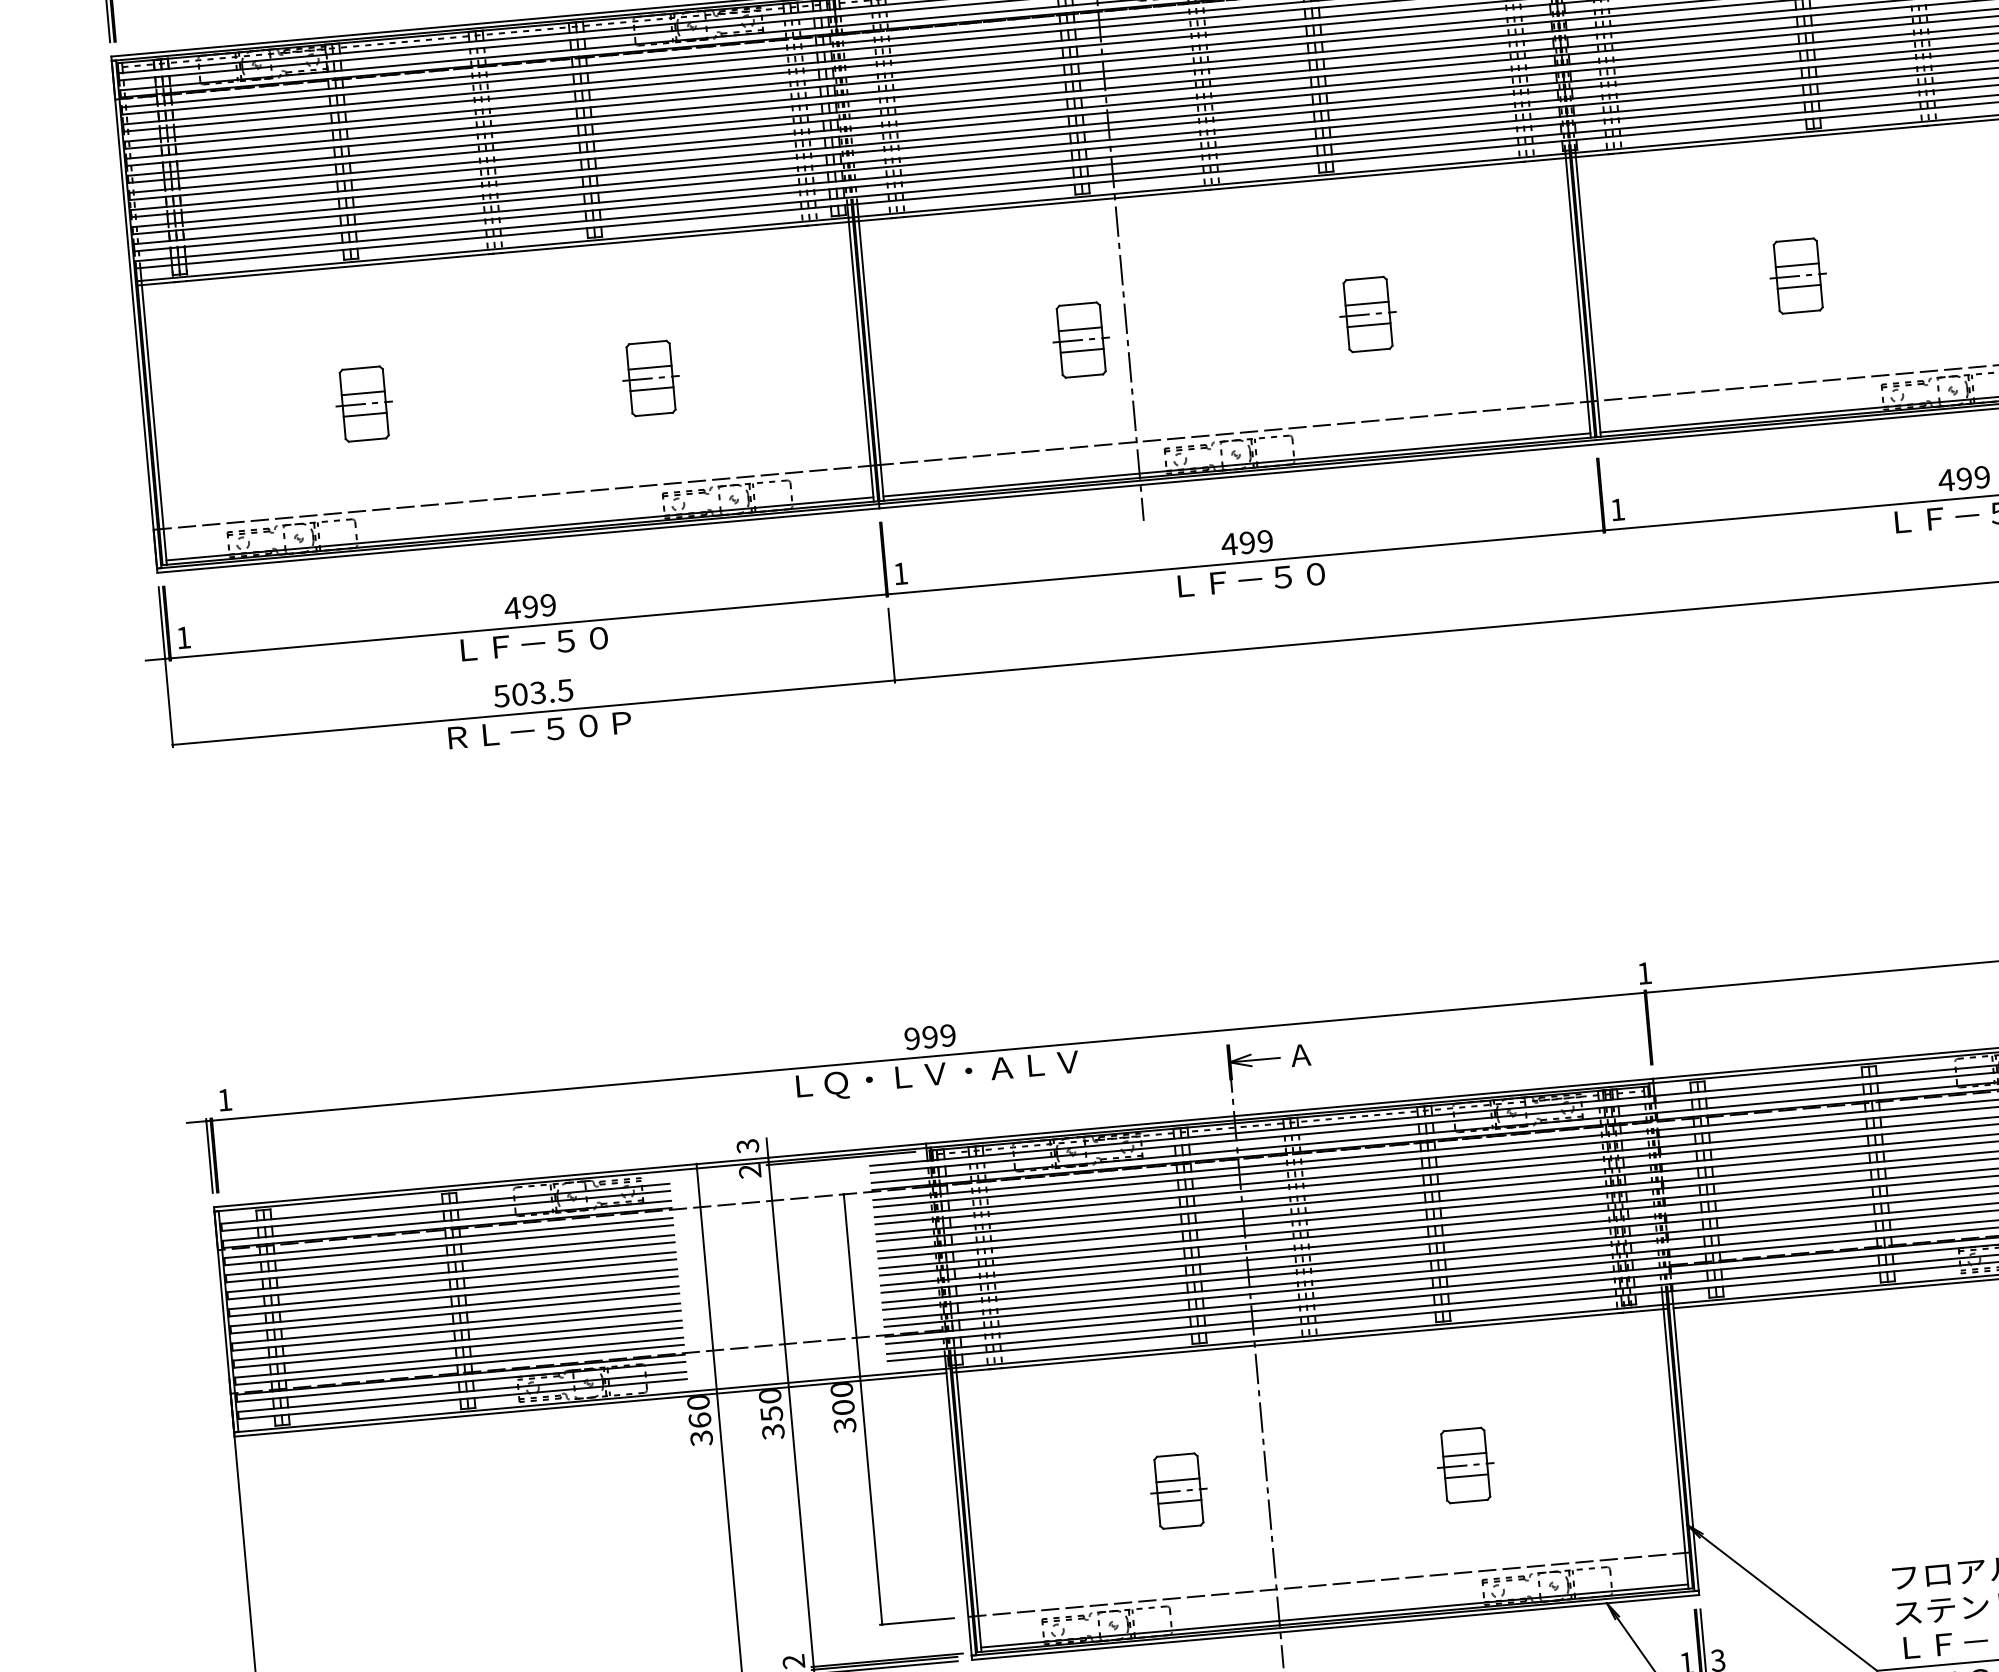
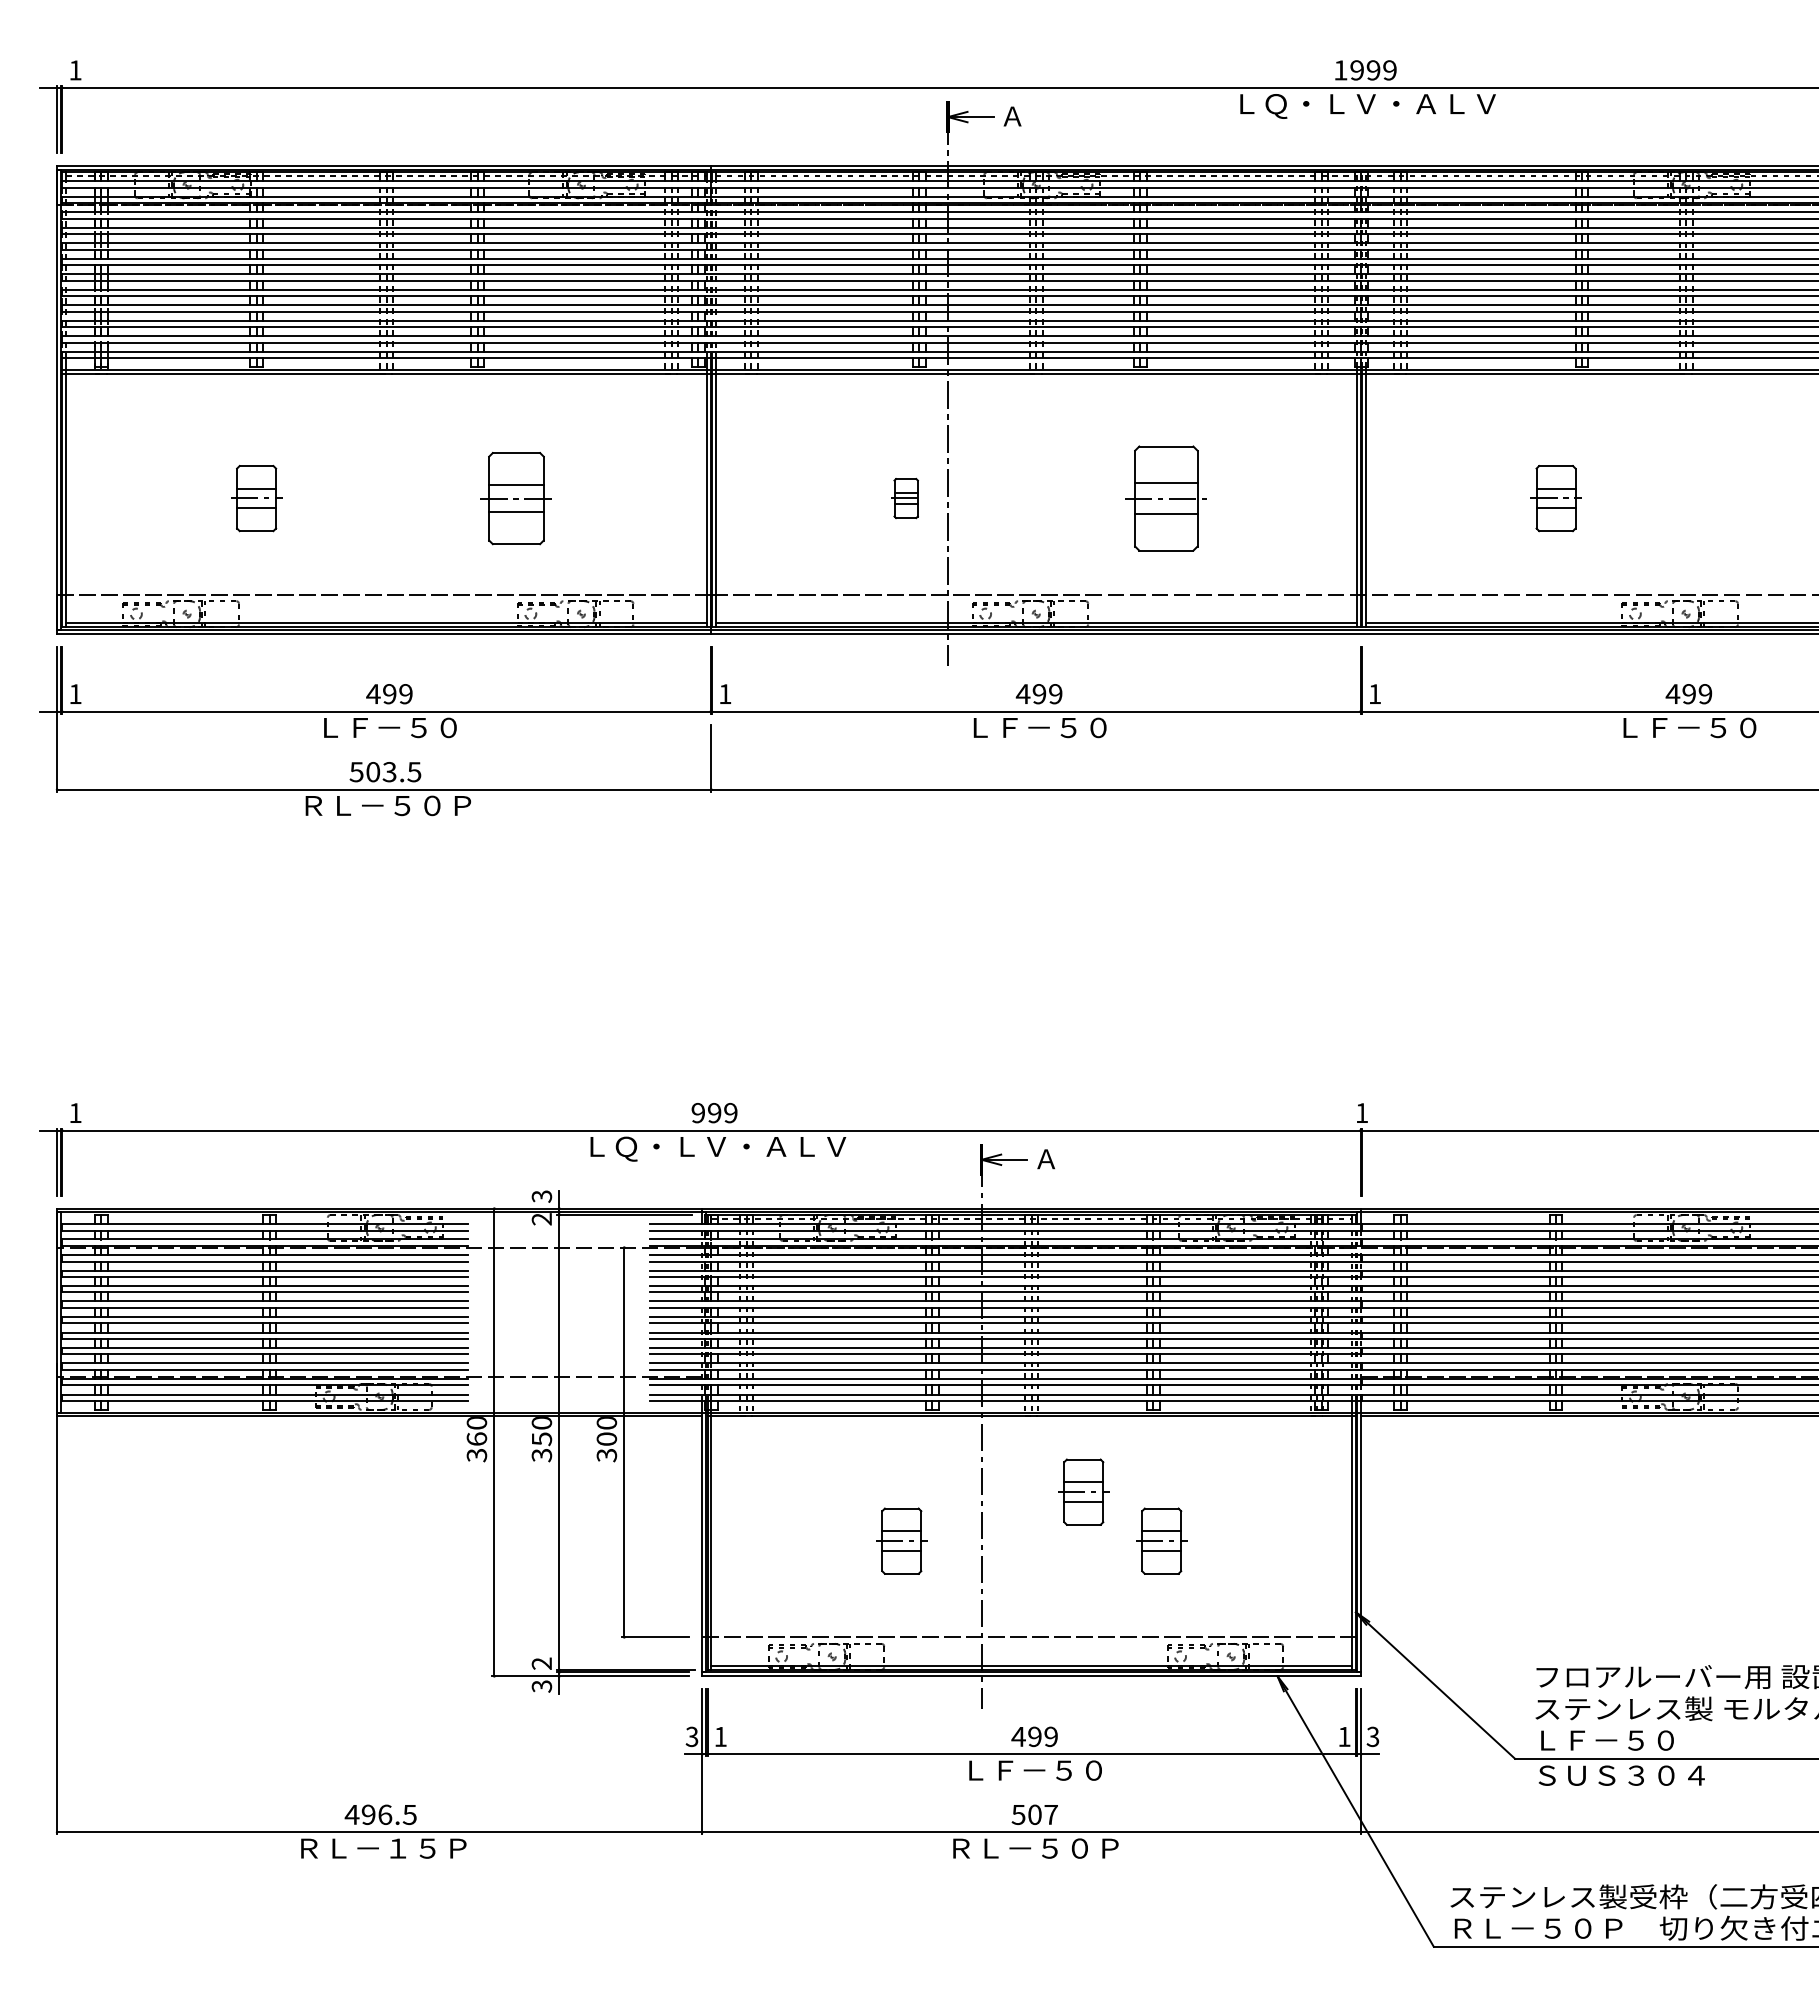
part: (1367, 314) -> (1165, 498), size x1.6
part: (1080, 340) -> (905, 498), size x0.6
part: (651, 378) -> (516, 498), size x1.4
part: (1374, 1418) -> (1083, 1491), added

